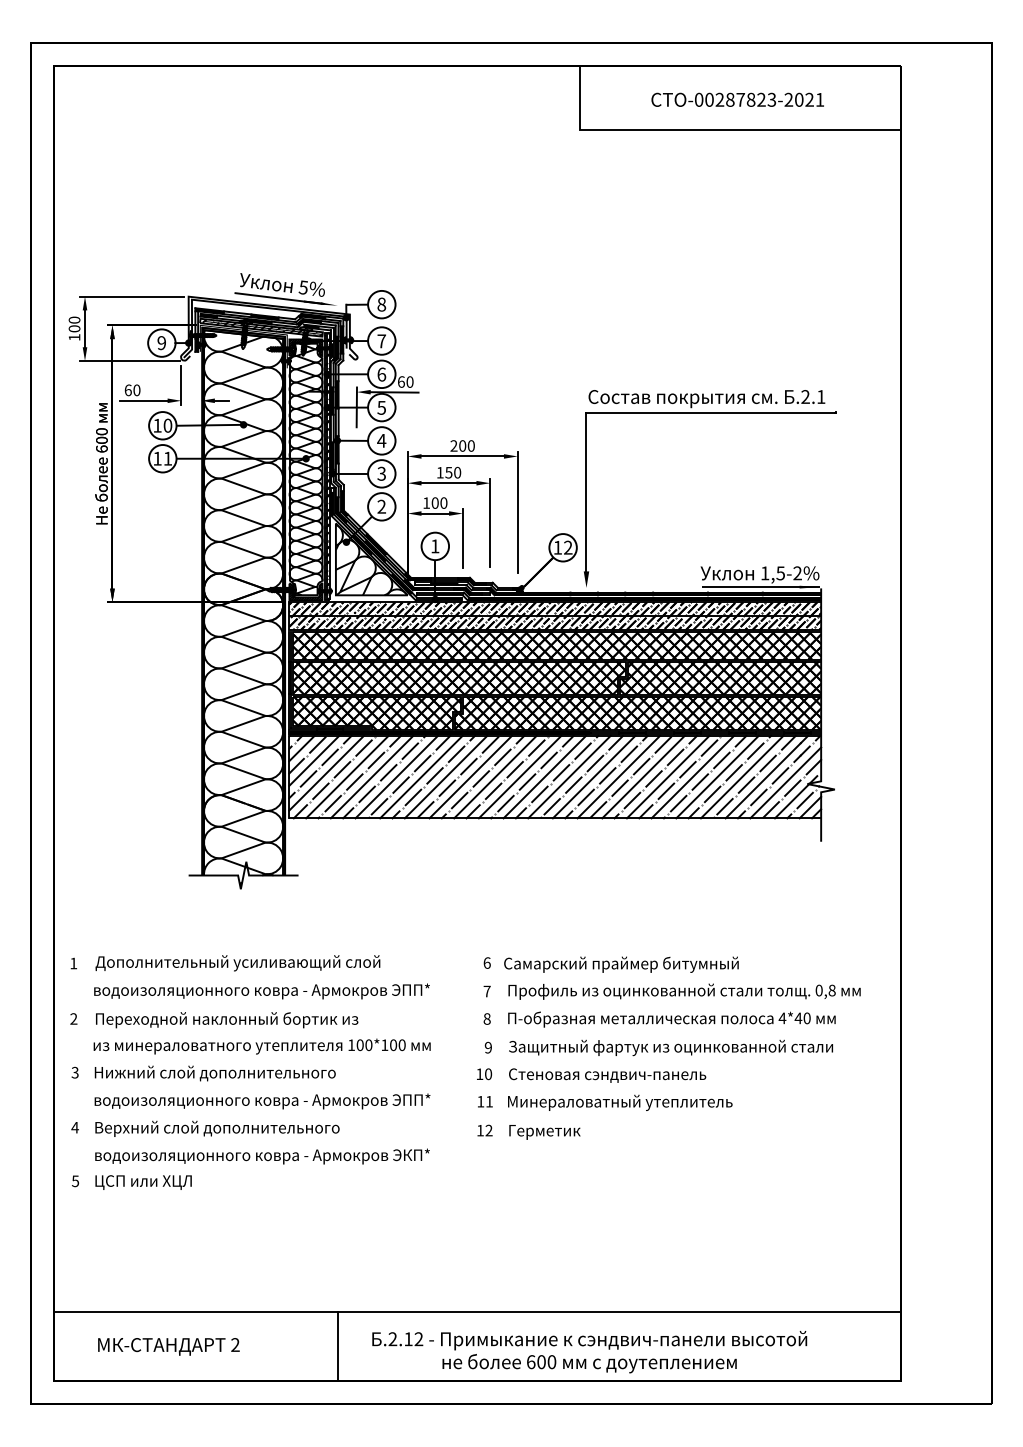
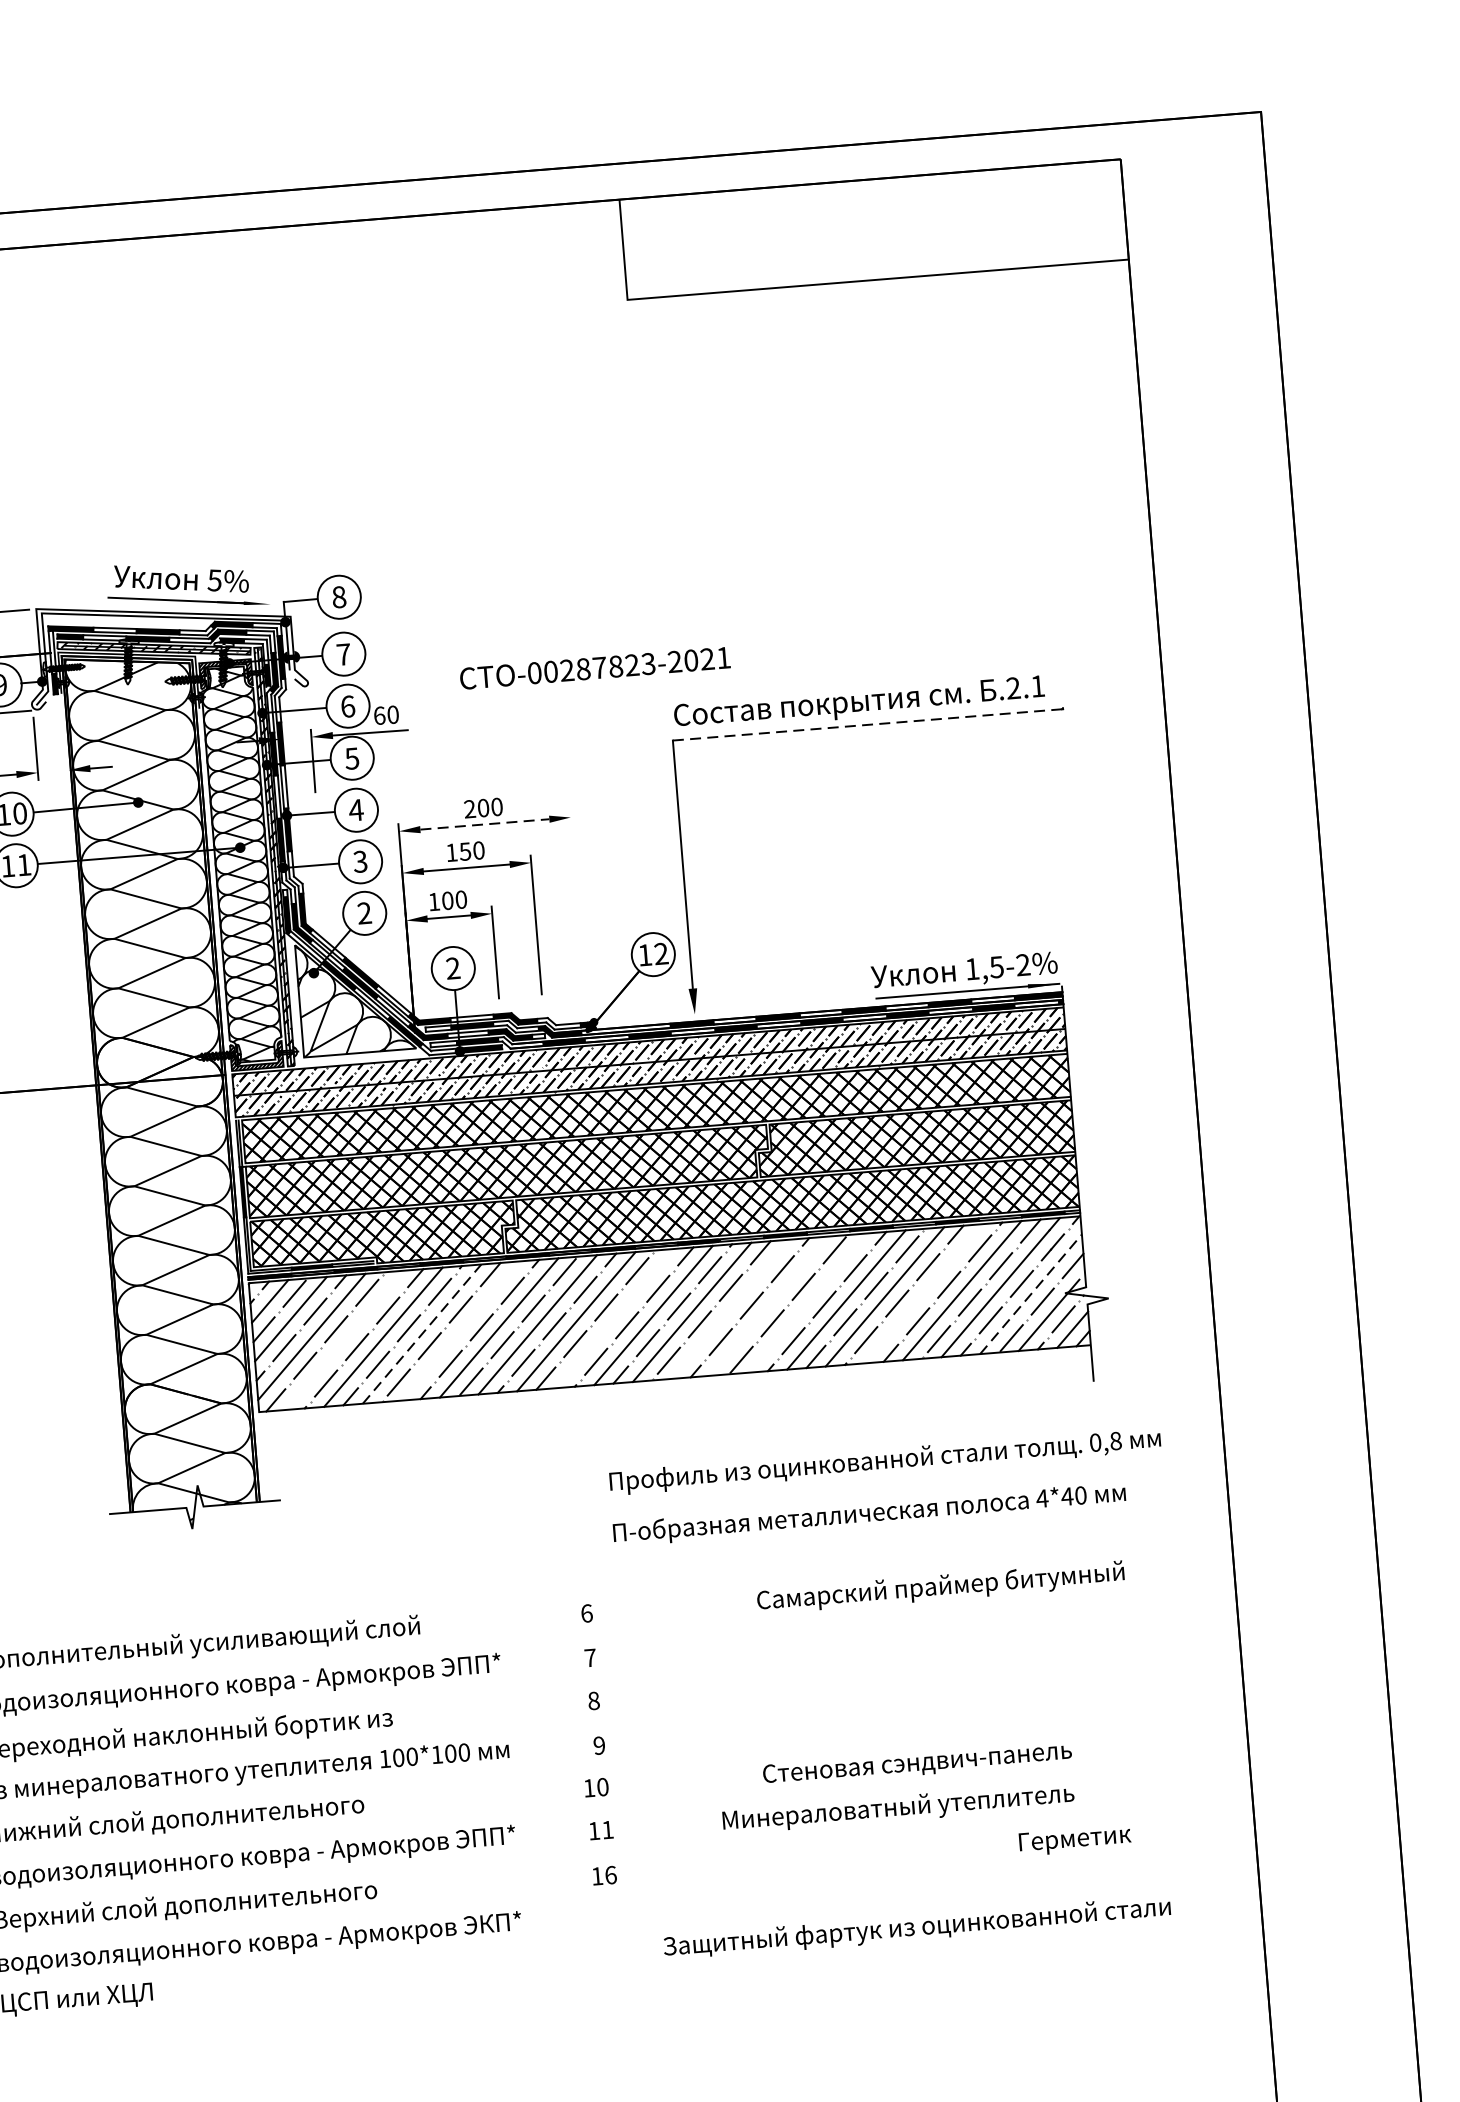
text: (737, 99) -> (594, 667), moved
line: (711, 412) -> (868, 724), solid -> dashed
line: (463, 456) -> (486, 824), solid -> dashed
line: (517, 511) -> (577, 903), removed
text: (435, 546) -> (453, 968), 1 -> 2
line: (347, 776) -> (344, 1339), removed
line: (397, 776) -> (423, 1333), solid -> dashed
line: (421, 776) -> (460, 1330), removed
line: (519, 776) -> (613, 1317), removed
line: (593, 776) -> (729, 1308), removed
line: (618, 776) -> (768, 1305), removed
line: (643, 776) -> (807, 1302), removed
line: (717, 776) -> (923, 1292), removed
line: (786, 782) -> (1032, 1293), solid -> dashed
text: (621, 964) -> (940, 1587), moved
text: (684, 991) -> (885, 1461), moved
text: (671, 1019) -> (868, 1514), moved
text: (670, 1047) -> (916, 1927), moved
text: (607, 1075) -> (917, 1763), moved
text: (620, 1102) -> (898, 1807), moved
text: (488, 1130) -> (609, 1875), 12 -> 16
text: (544, 1132) -> (1074, 1840), moved

